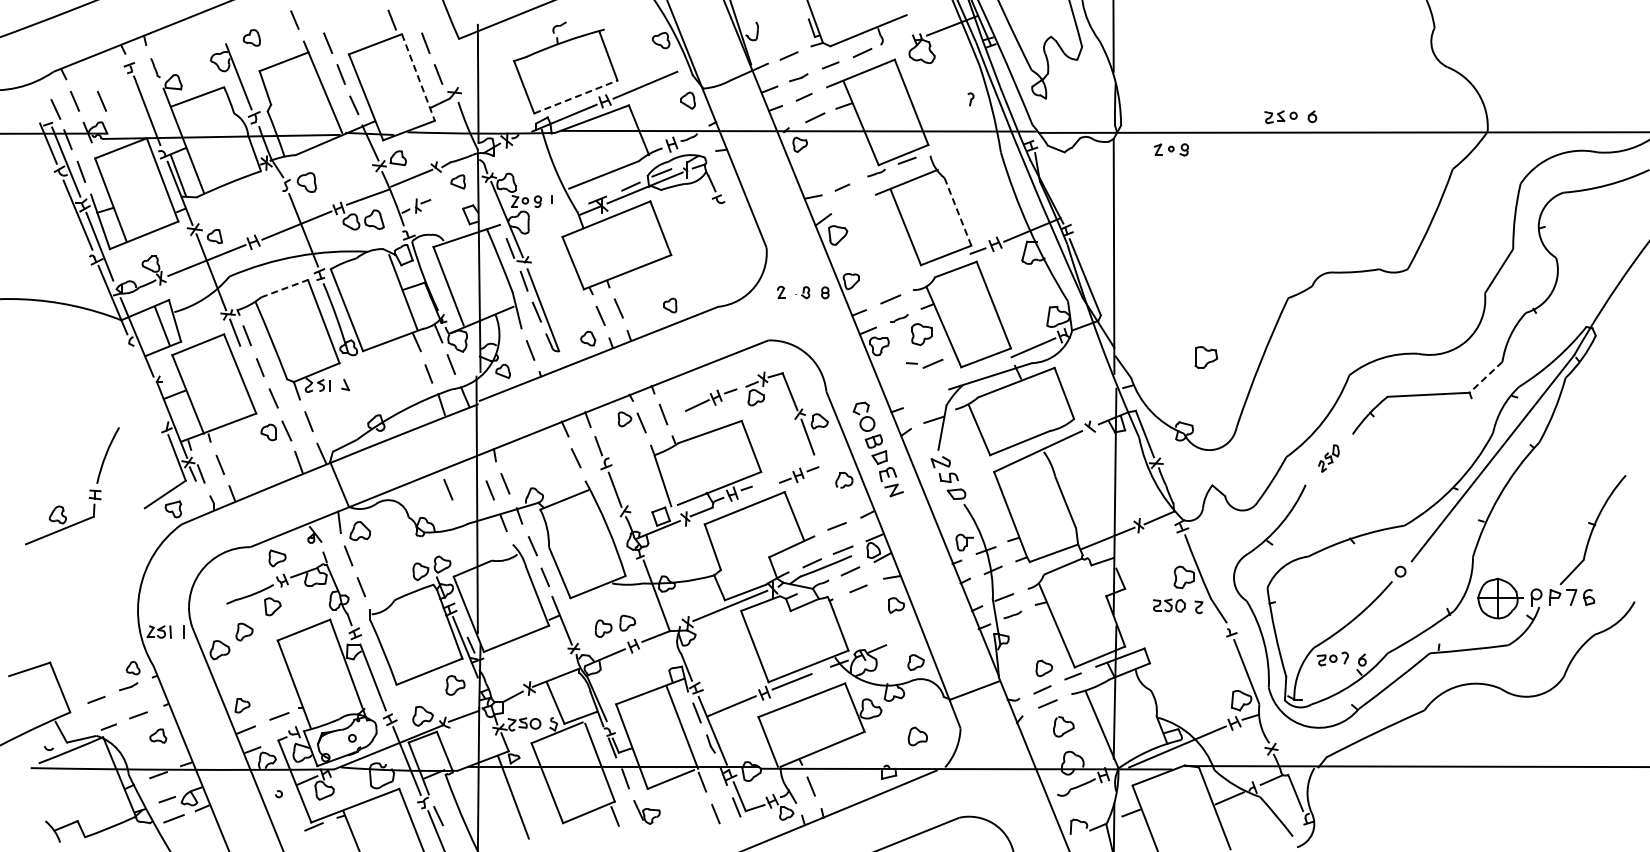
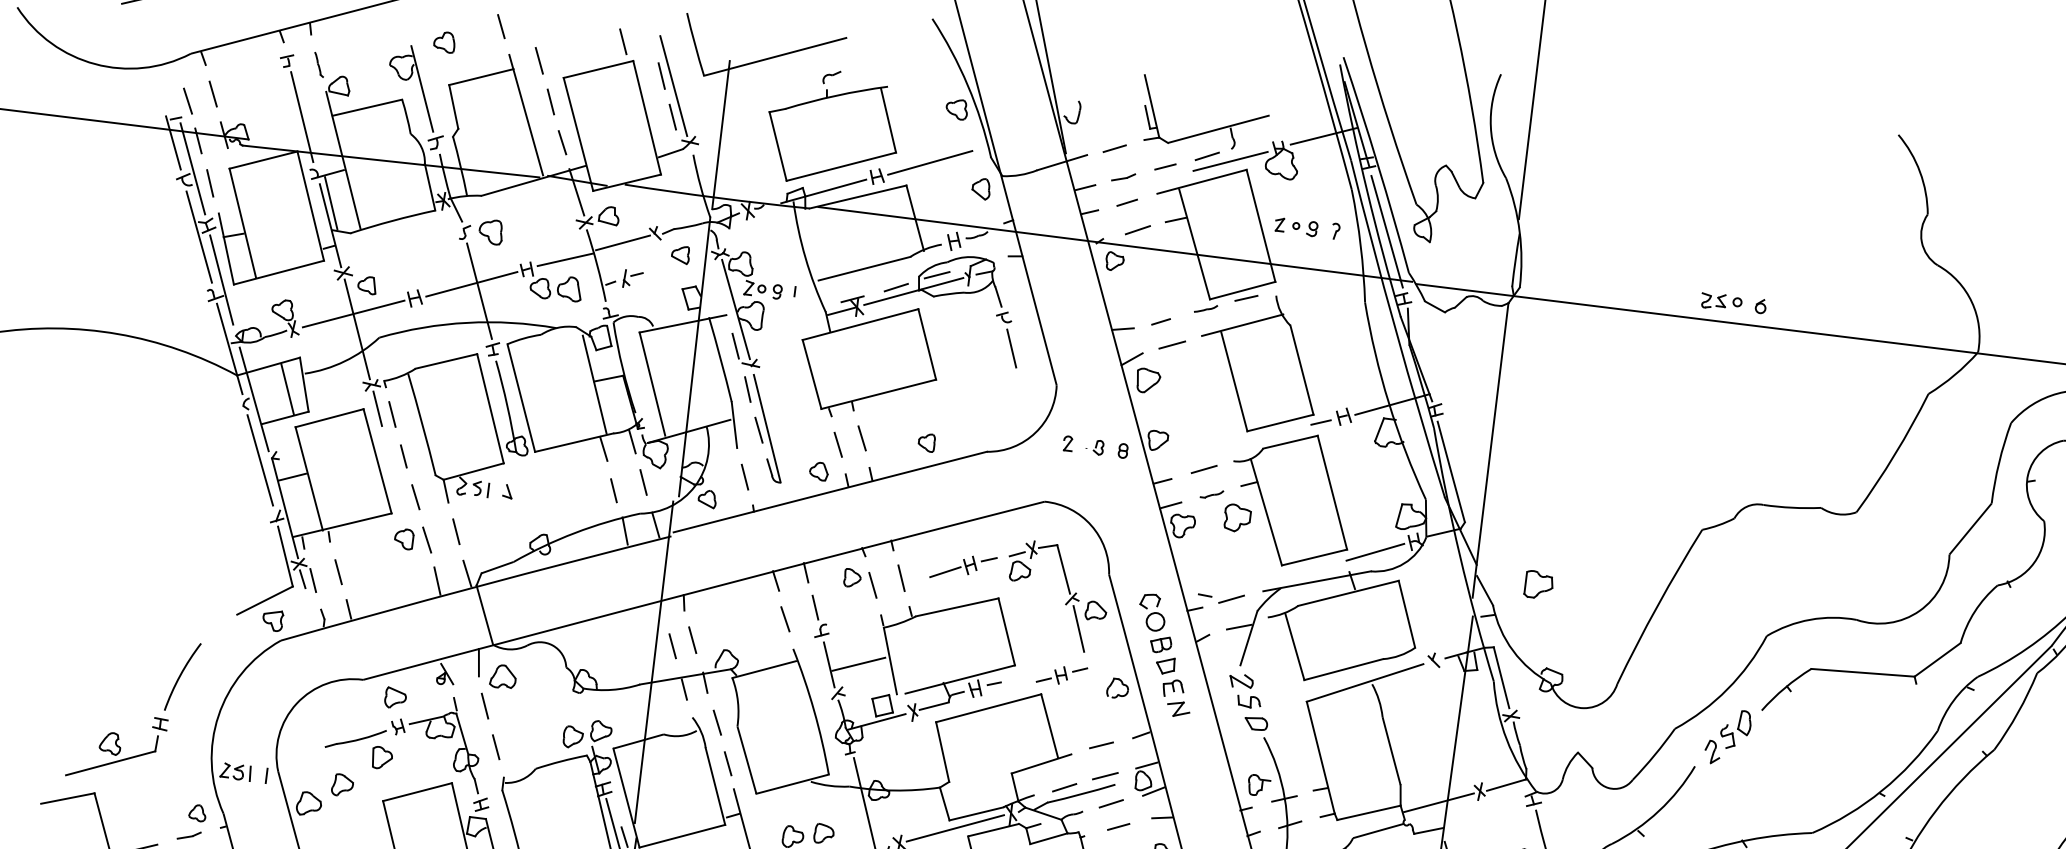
line: (435, 49) -> (672, 85), added
line: (881, 54) -> (1230, 161), added
line: (418, 78) -> (647, 119), dashed -> solid
line: (1011, 94) -> (1387, 231), added
line: (575, 97) -> (840, 167), dashed -> solid
line: (101, 101) -> (246, 98), removed
part: (1171, 149) -> (1296, 226), moved
line: (853, 204) -> (1172, 344), added
line: (958, 212) -> (1302, 371), dashed -> solid
line: (727, 222) -> (1011, 347), added
line: (284, 288) -> (446, 361), dashed -> solid
part: (1206, 357) -> (1539, 585), moved
part: (924, 363) -> (1220, 597), moved
line: (1486, 377) -> (1938, 660), dashed -> solid
line: (147, 384) -> (259, 460), added
part: (1328, 458) -> (1727, 736), size x1.67
line: (638, 486) -> (858, 664), added
part: (89, 489) -> (154, 716), moved
line: (448, 489) -> (620, 638), removed

